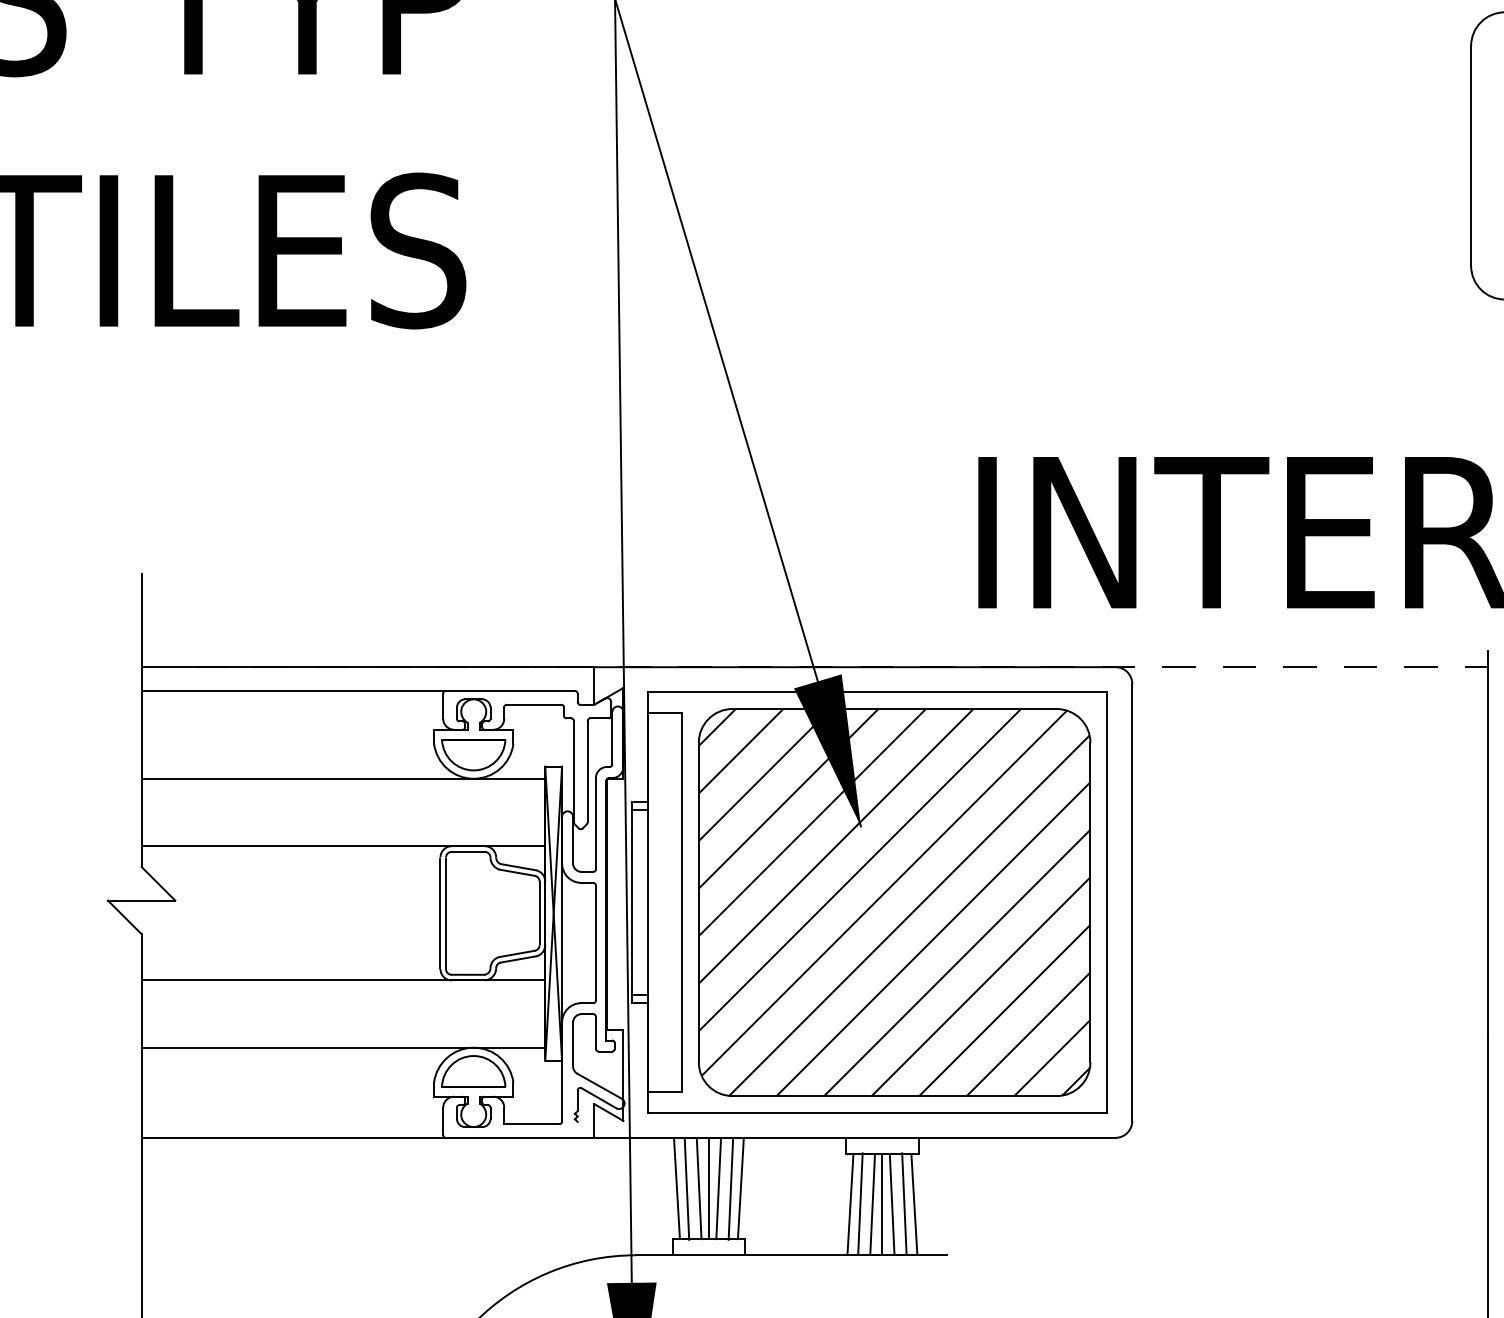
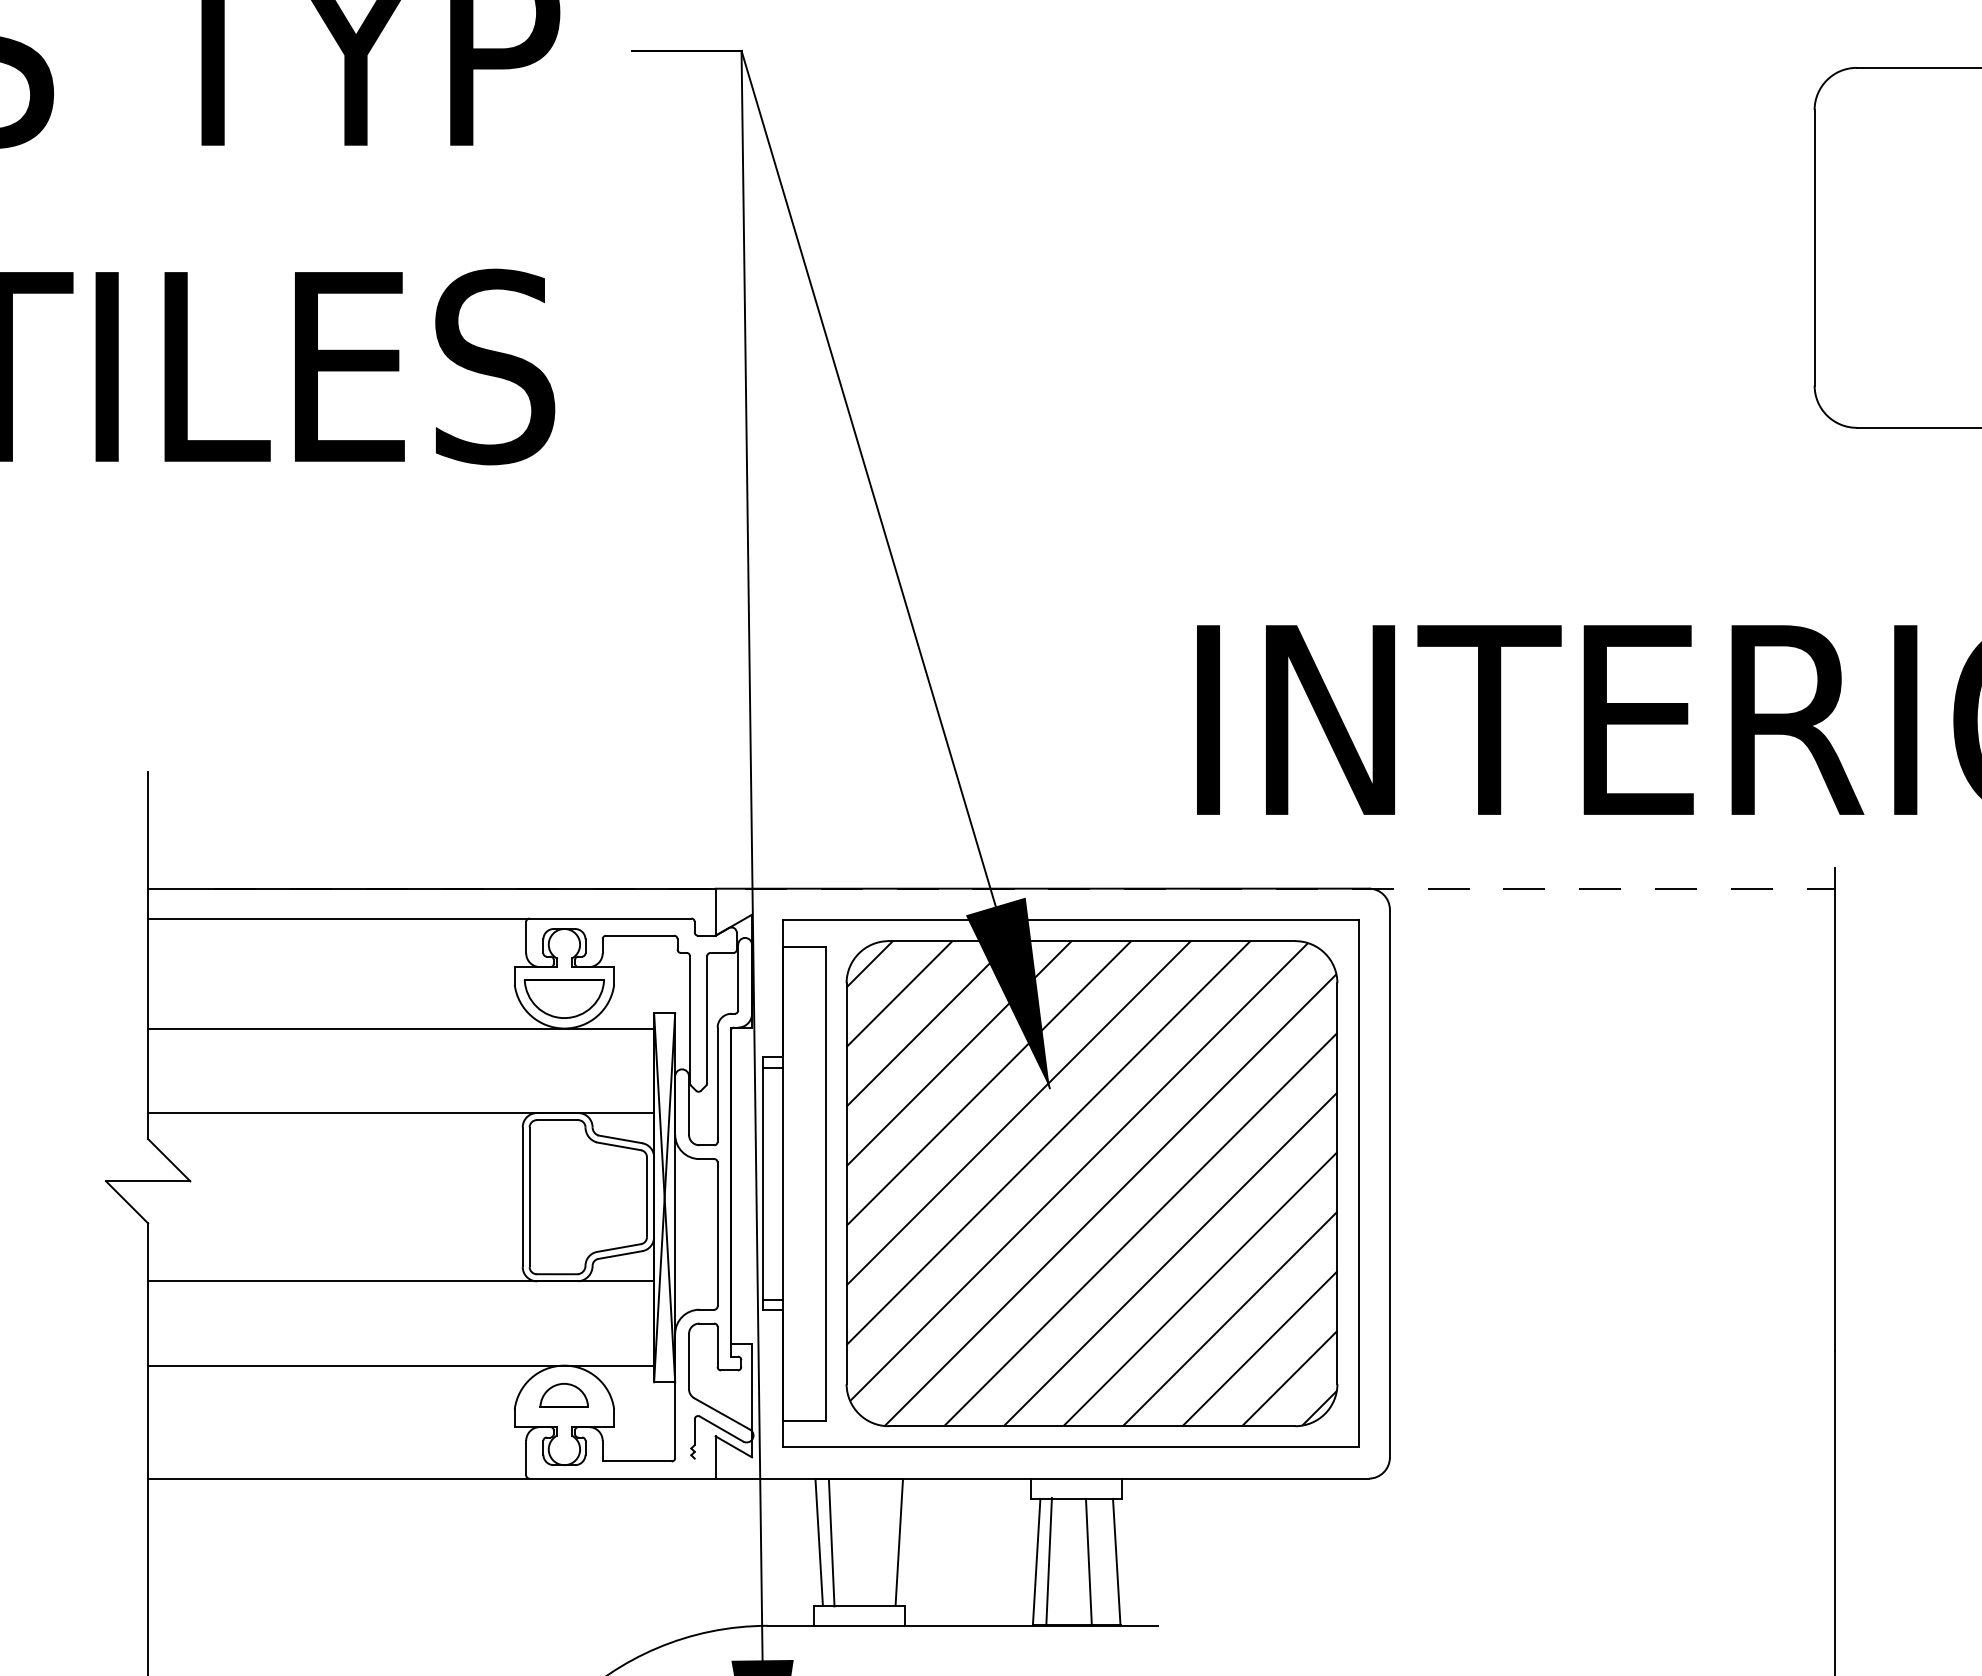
part: (472, 1071) -> (563, 1395), size x0.6
line: (698, 1188) -> (846, 1542), removed
line: (709, 1188) -> (859, 1542), removed
line: (718, 1188) -> (871, 1542), removed
line: (730, 1188) -> (886, 1542), removed
line: (872, 1203) -> (1064, 1561), removed
line: (882, 1203) -> (1076, 1561), removed
line: (904, 1203) -> (1104, 1561), removed

